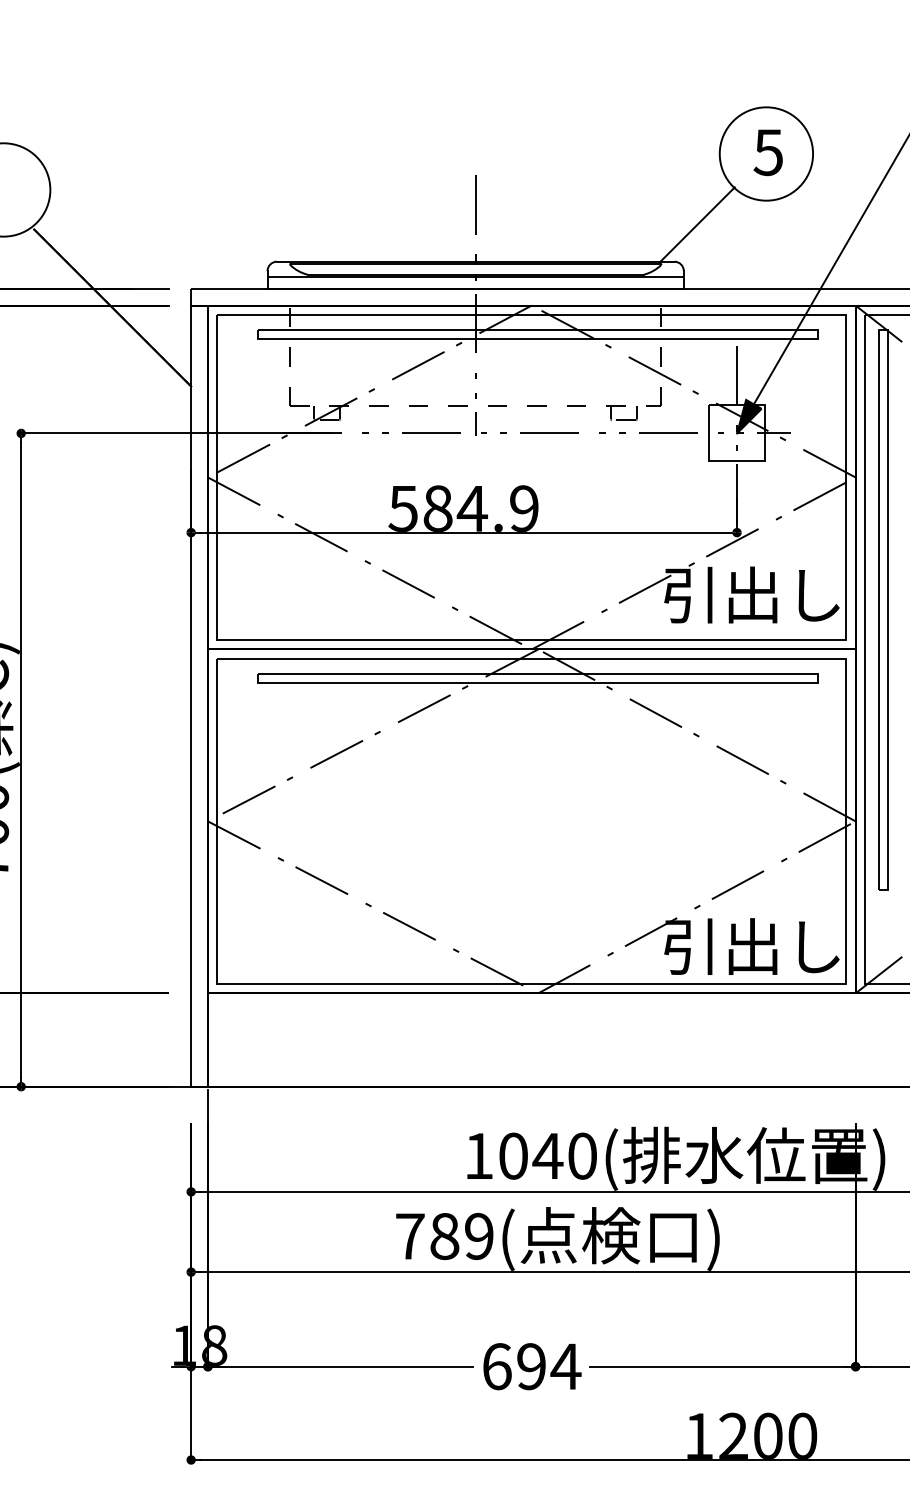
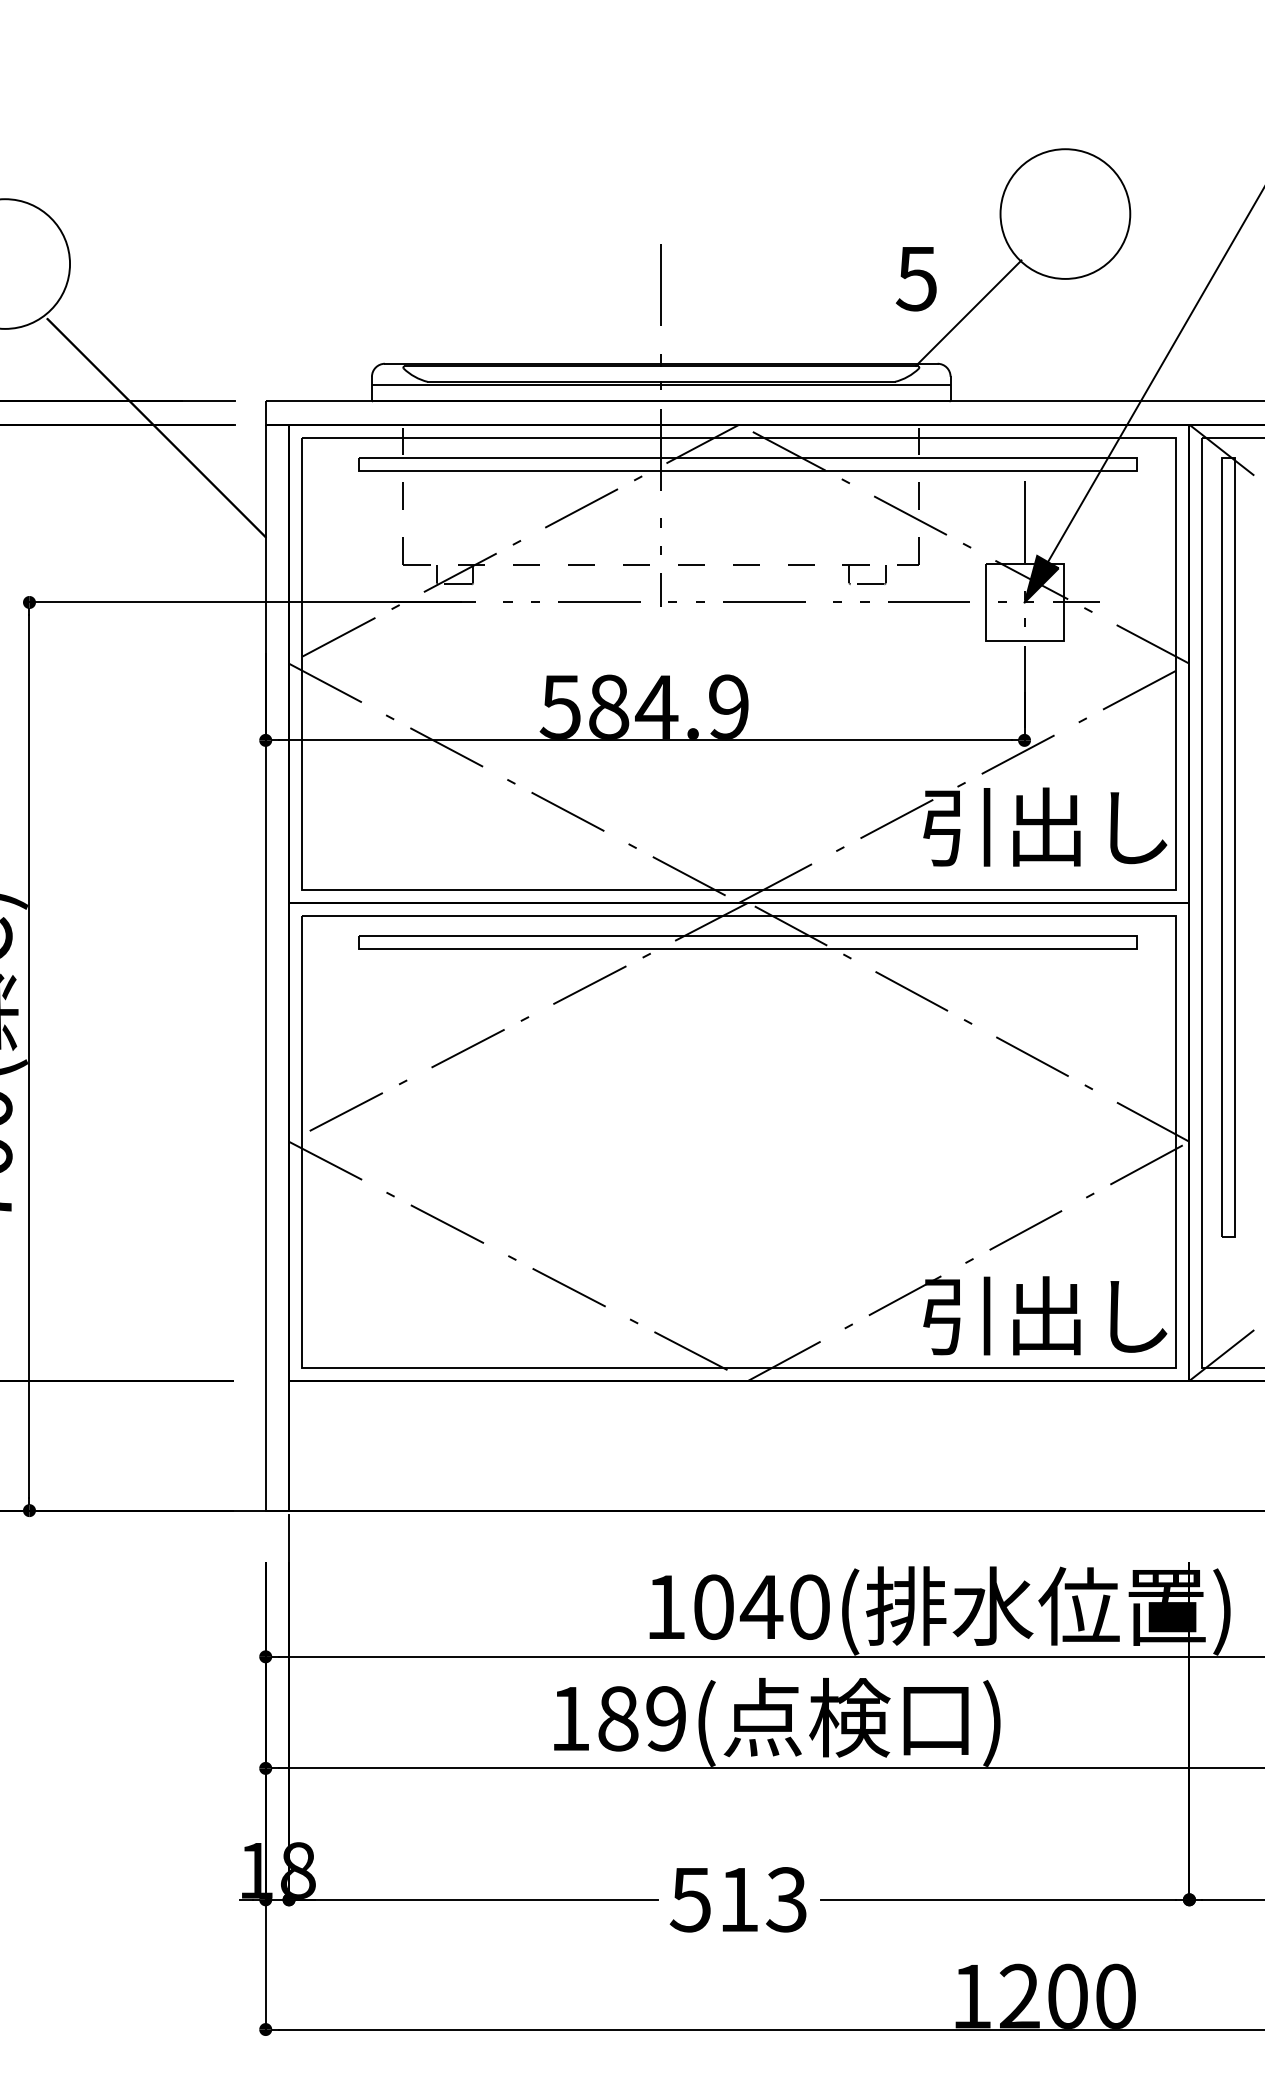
text: (767, 152) -> (915, 278), moved
text: (410, 1236) -> (570, 1718), 789( -> 189(
text: (531, 1366) -> (738, 1899), 694 -> 513

